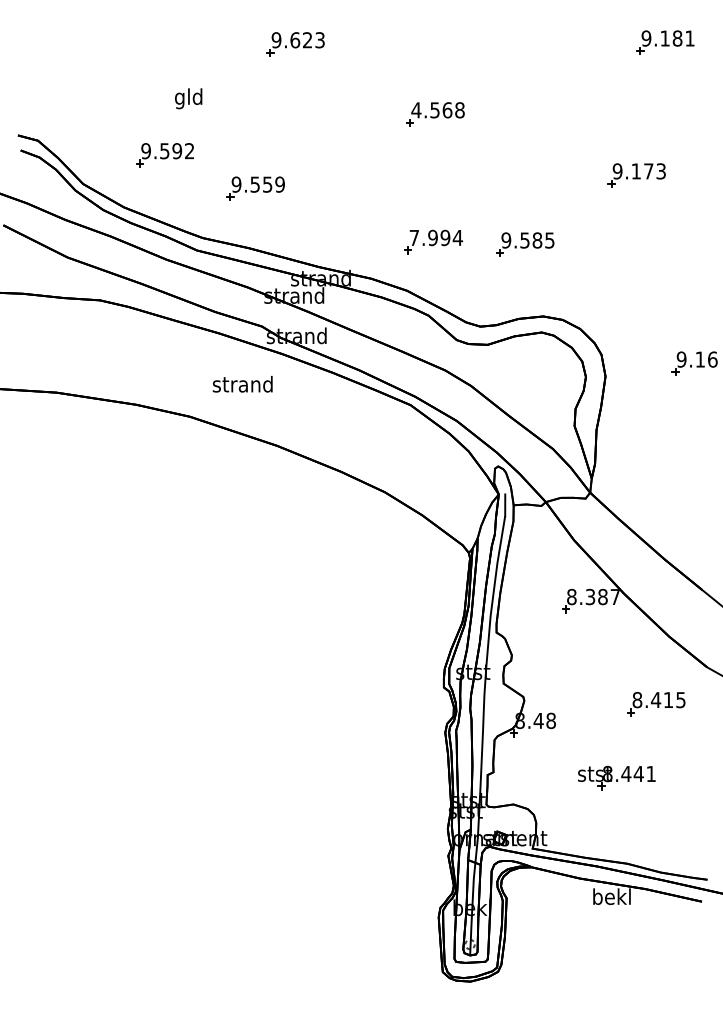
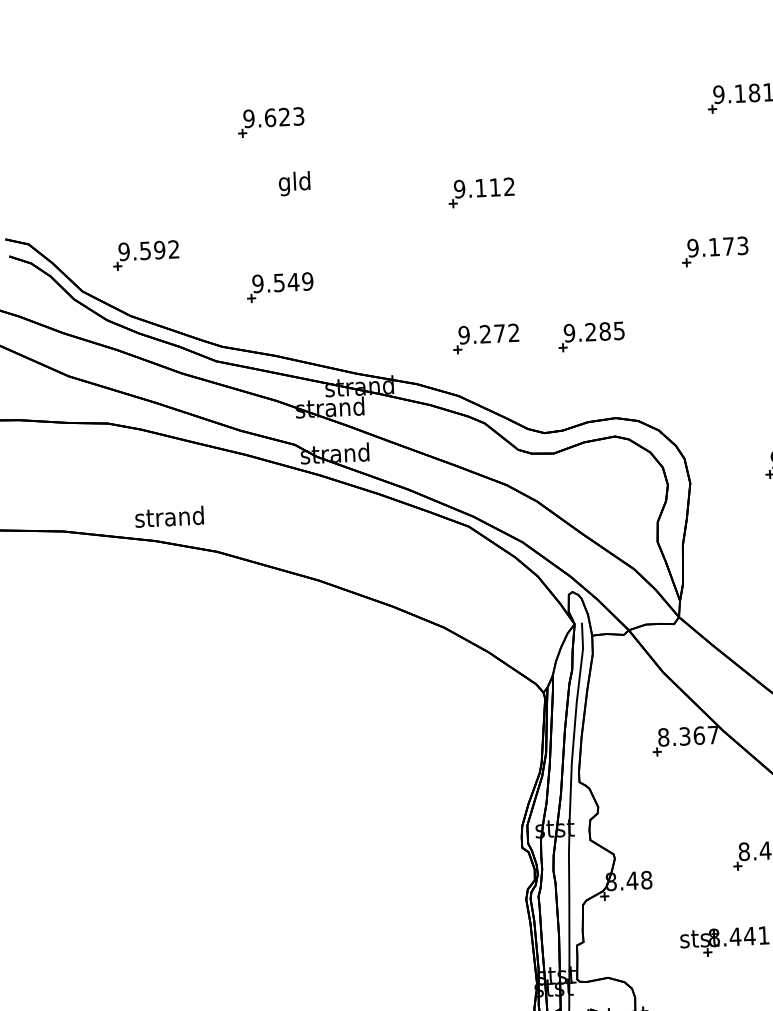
part: (295, 44) -> (270, 122), moved
text: (188, 98) -> (294, 183), moved
text: (437, 110) -> (483, 188), 4.568 -> 9.112
part: (164, 155) -> (145, 255), moved
text: (267, 184) -> (293, 282), 9.559 -> 9.549
text: (436, 237) -> (489, 333), 7.994 -> 9.272
text: (524, 240) -> (590, 332), 9.585 -> 9.285
text: (242, 384) -> (169, 517), moved
text: (602, 596) -> (698, 735), 8.387 -> 8.367

